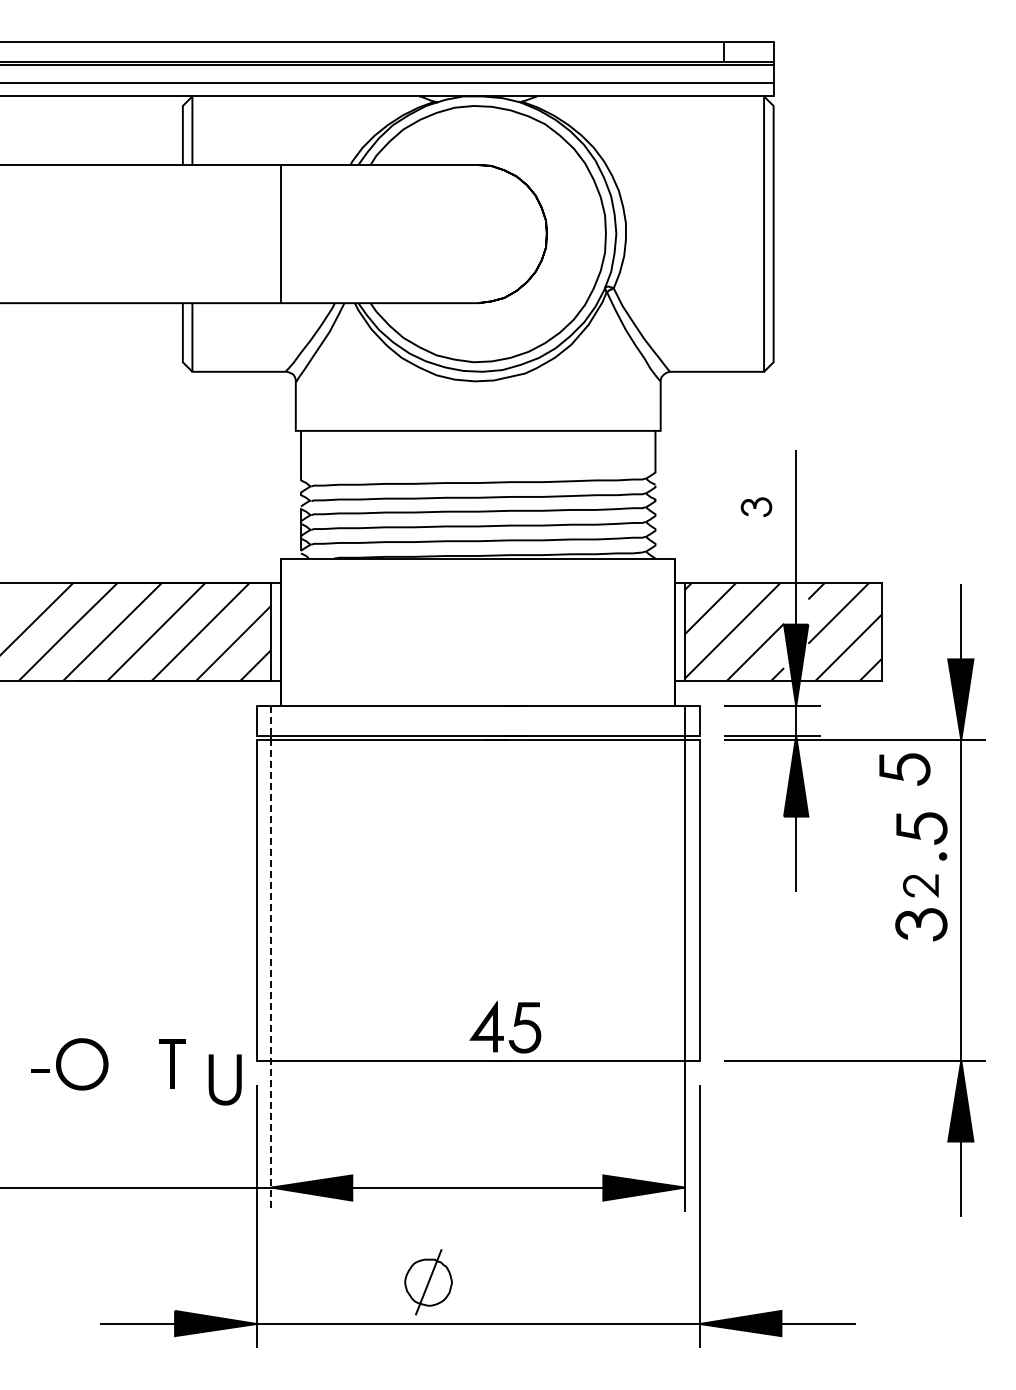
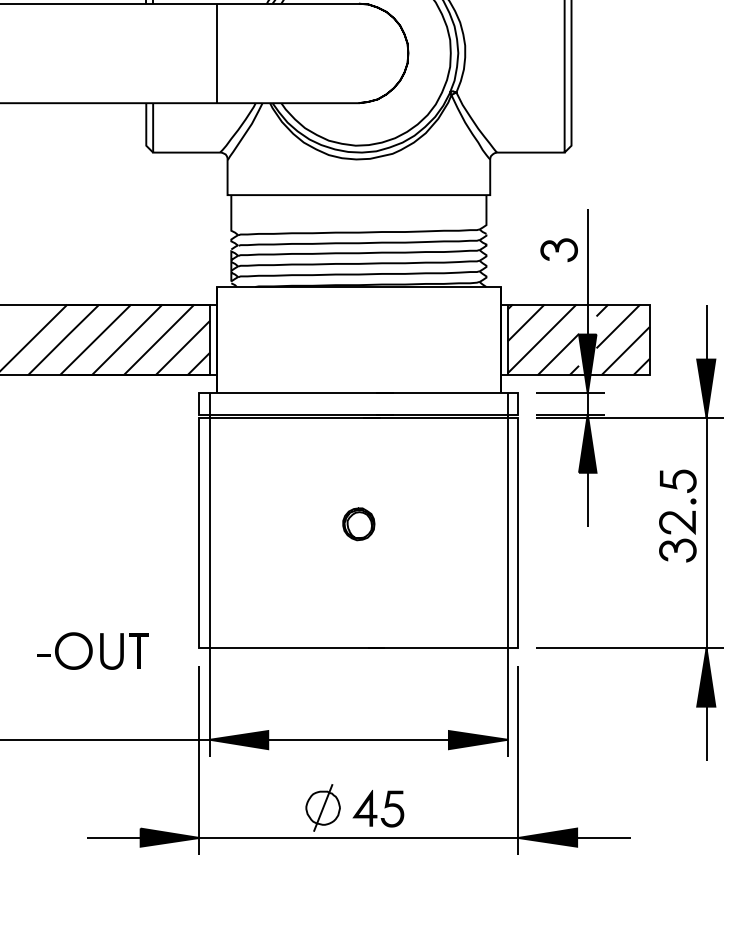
part: (756, 506) -> (559, 249), size x1.67
part: (904, 769) -> (665, 438), removed
part: (920, 885) -> (677, 522), size x1.43
part: (477, 888) -> (358, 524), added
line: (271, 959) -> (210, 575), dashed -> solid
part: (497, 1027) -> (372, 808), moved
part: (213, 1079) -> (103, 651), moved

